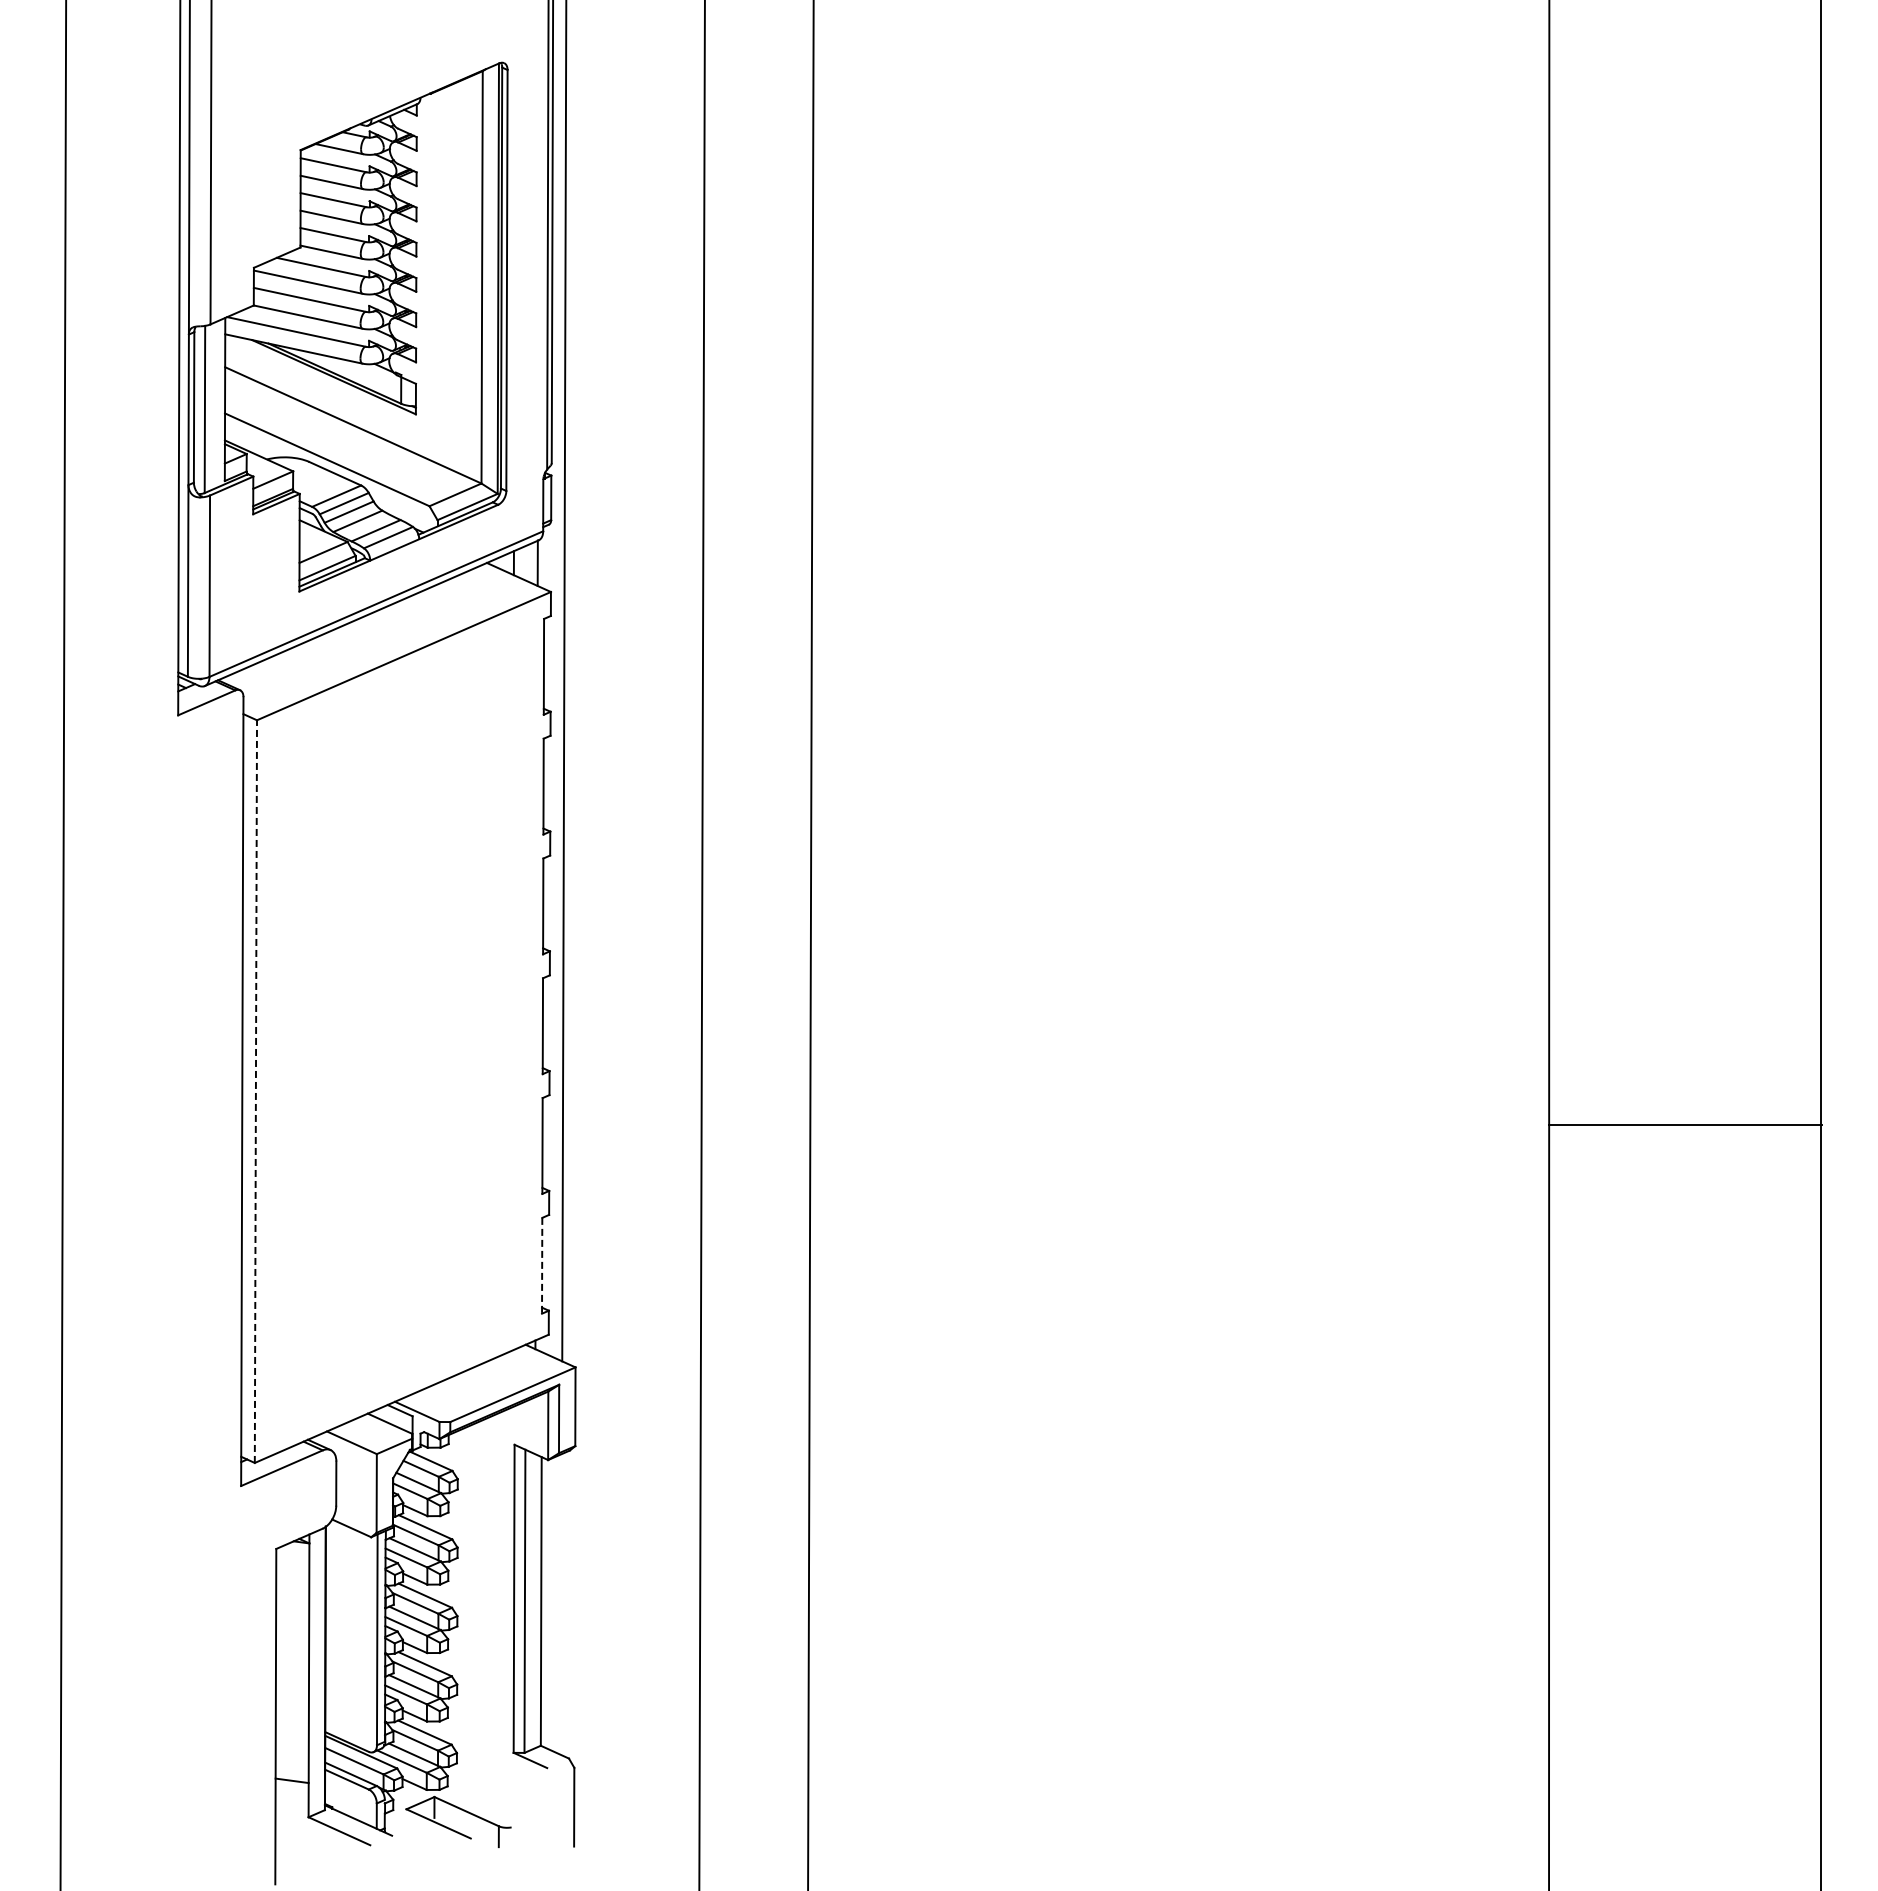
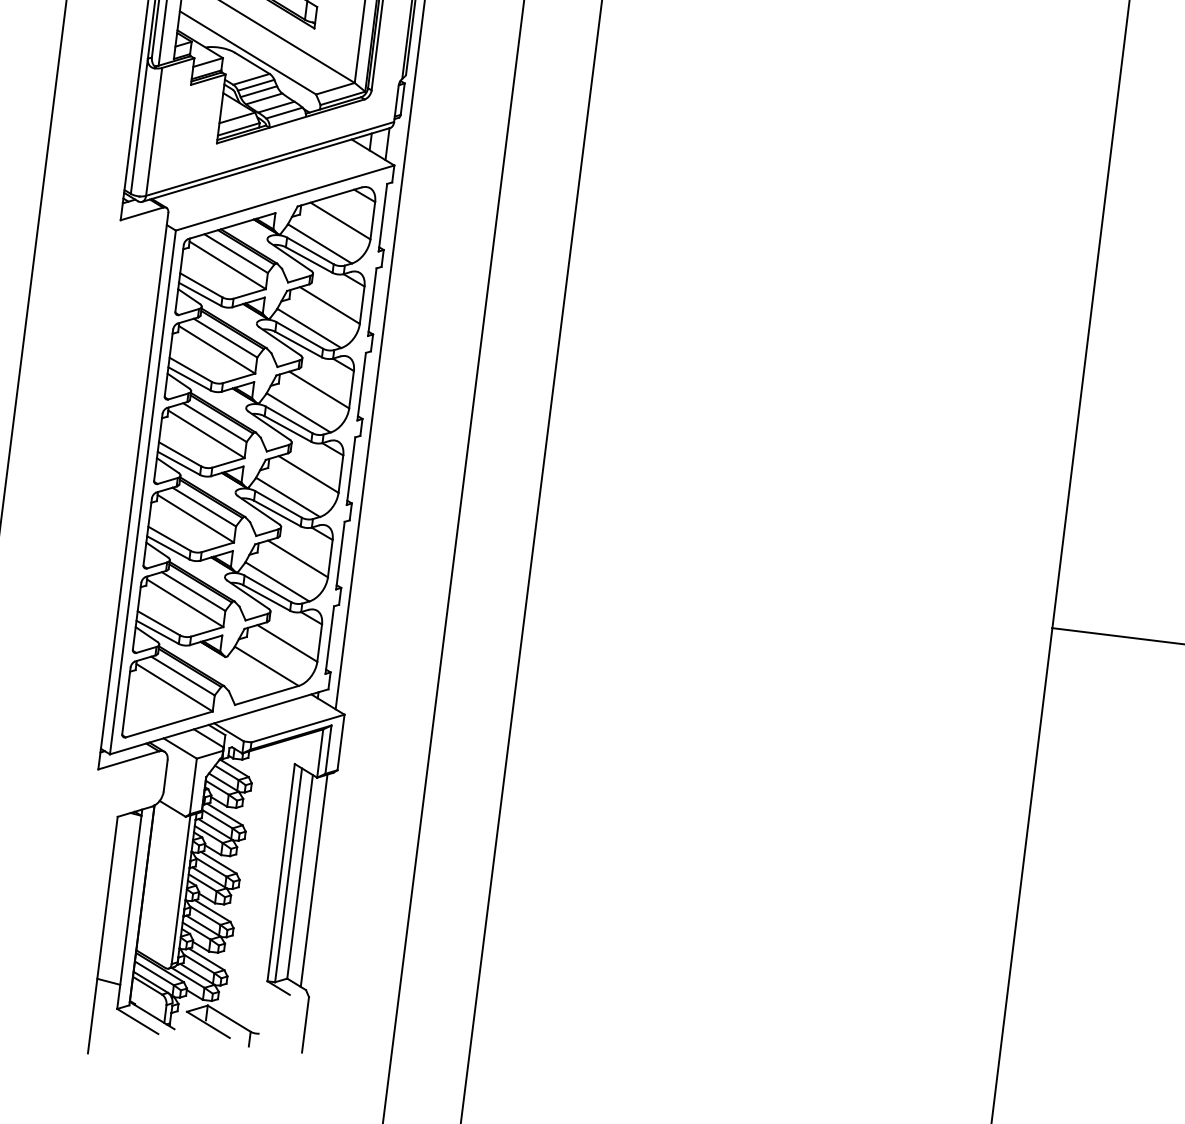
part: (399, 1031) -> (249, 462), added
line: (255, 1091) -> (142, 492), dashed -> solid
line: (542, 1265) -> (330, 639), dashed -> solid
line: (561, 1603) -> (314, 880), added

